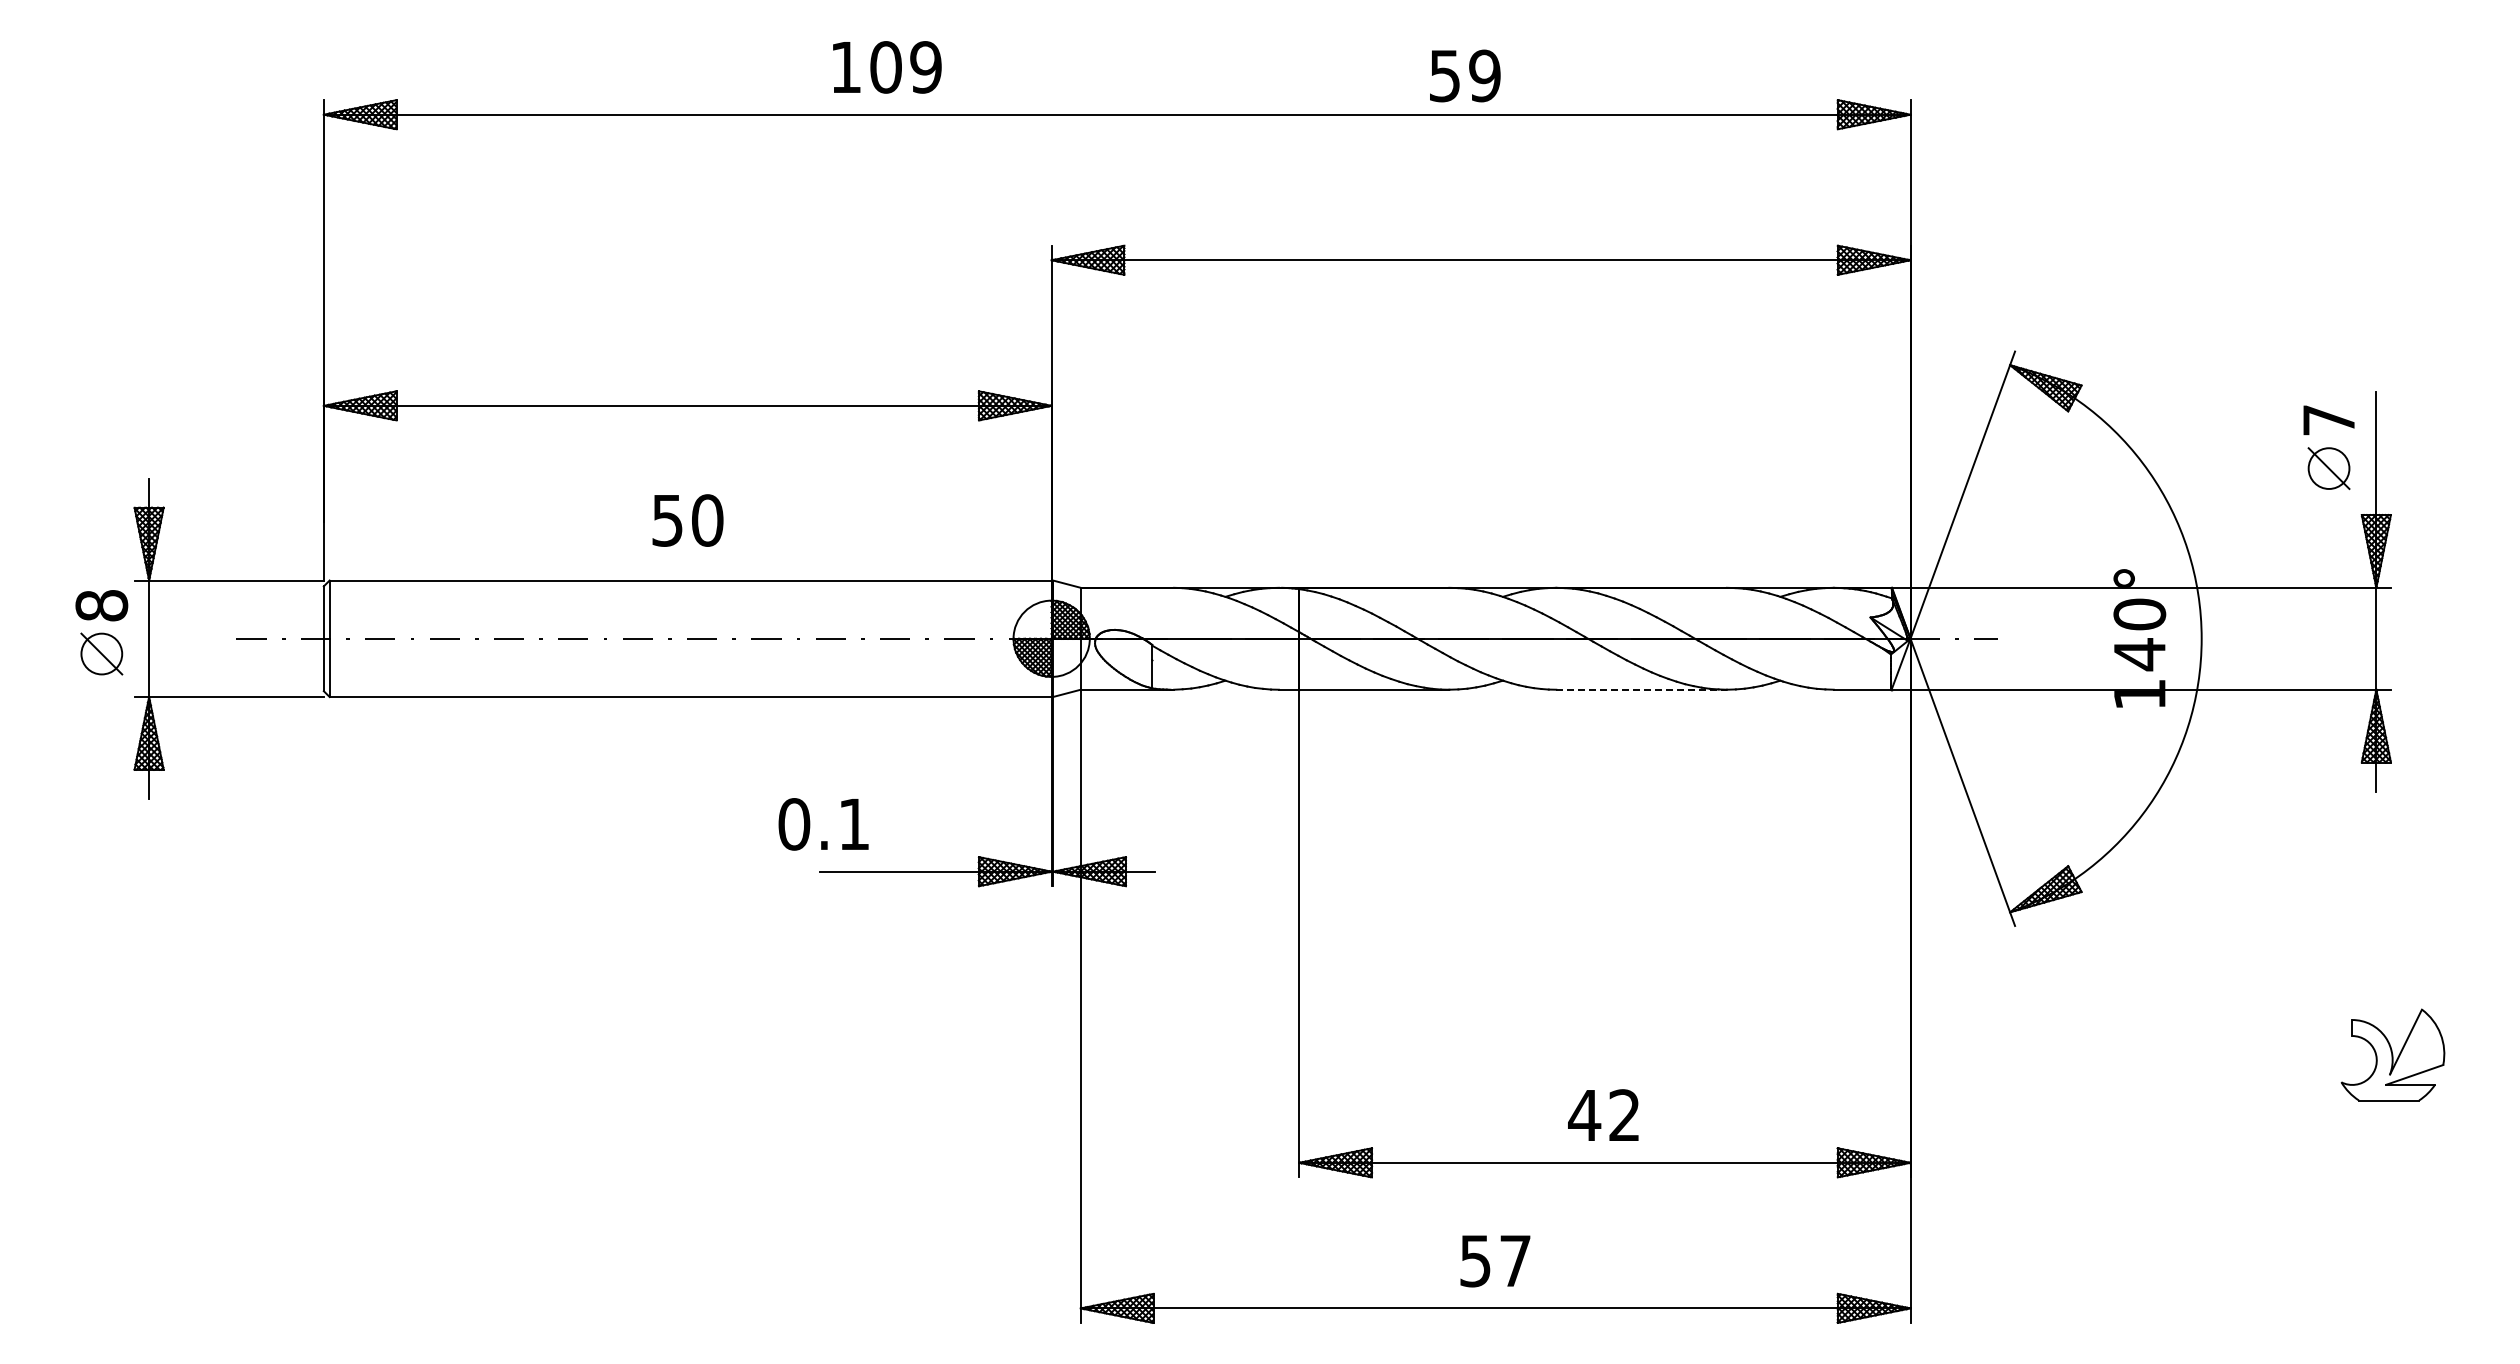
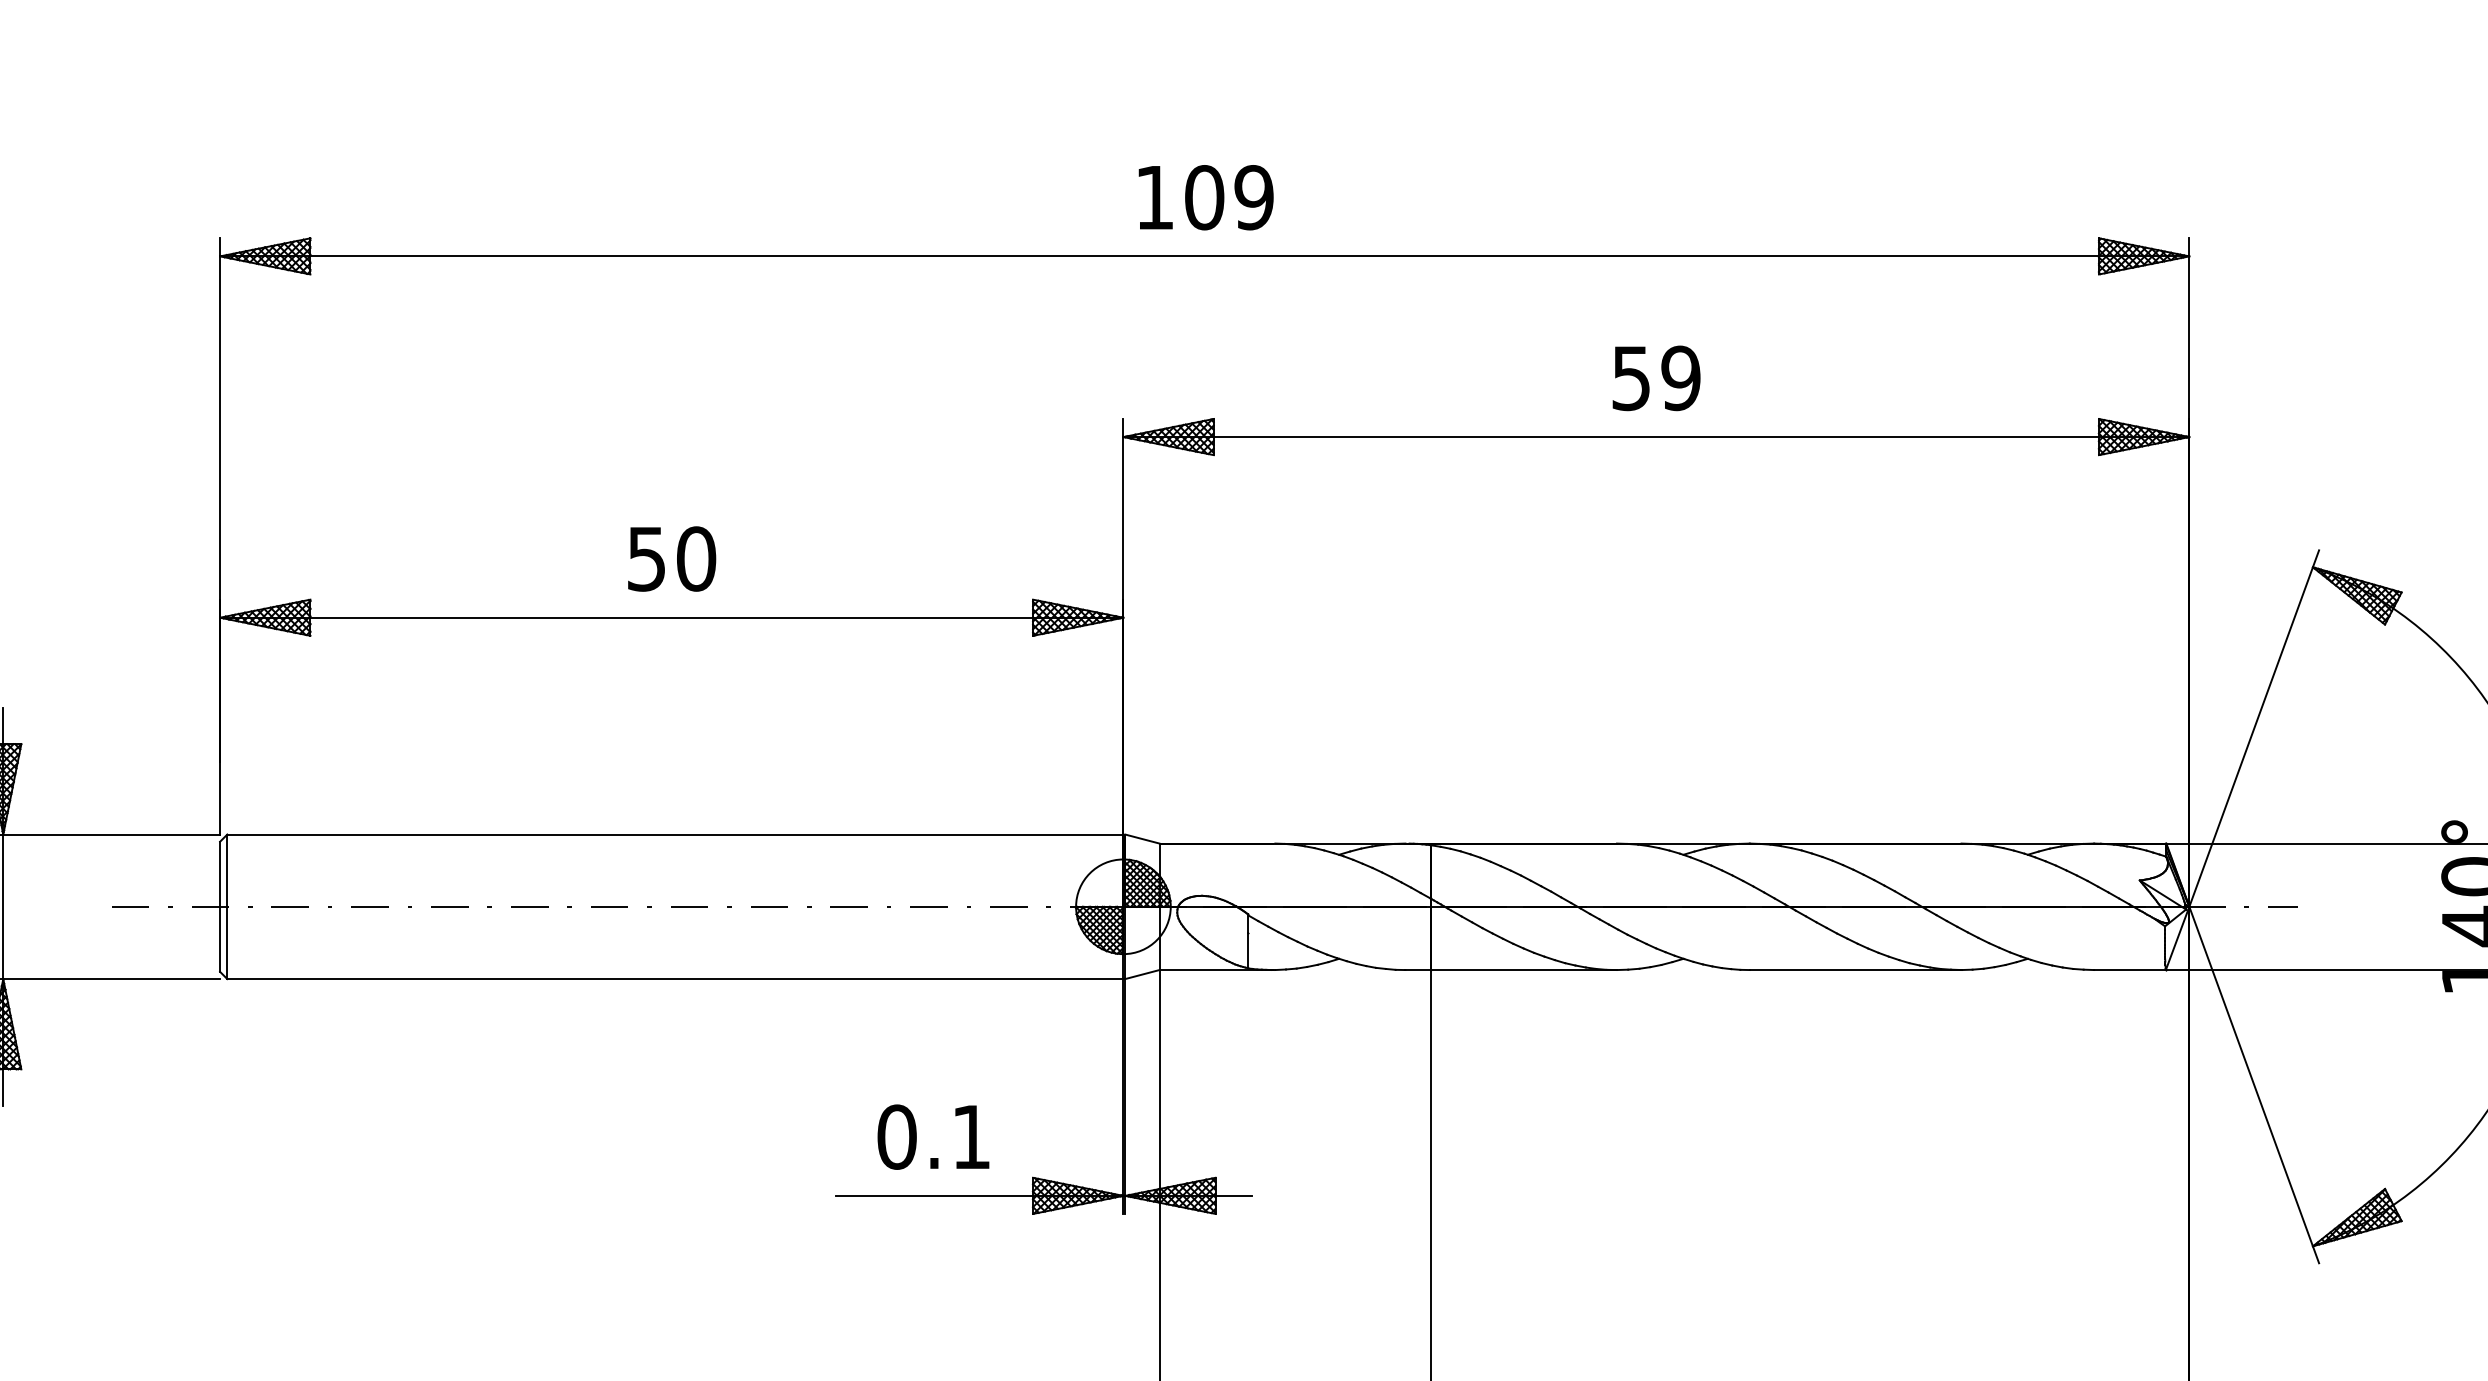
text: (887, 67) -> (1206, 197), moved
text: (1465, 75) -> (1656, 377), moved
text: (687, 520) -> (671, 558), moved
line: (1642, 689) -> (1856, 969), dashed -> solid
text: (823, 824) -> (933, 1137), moved

